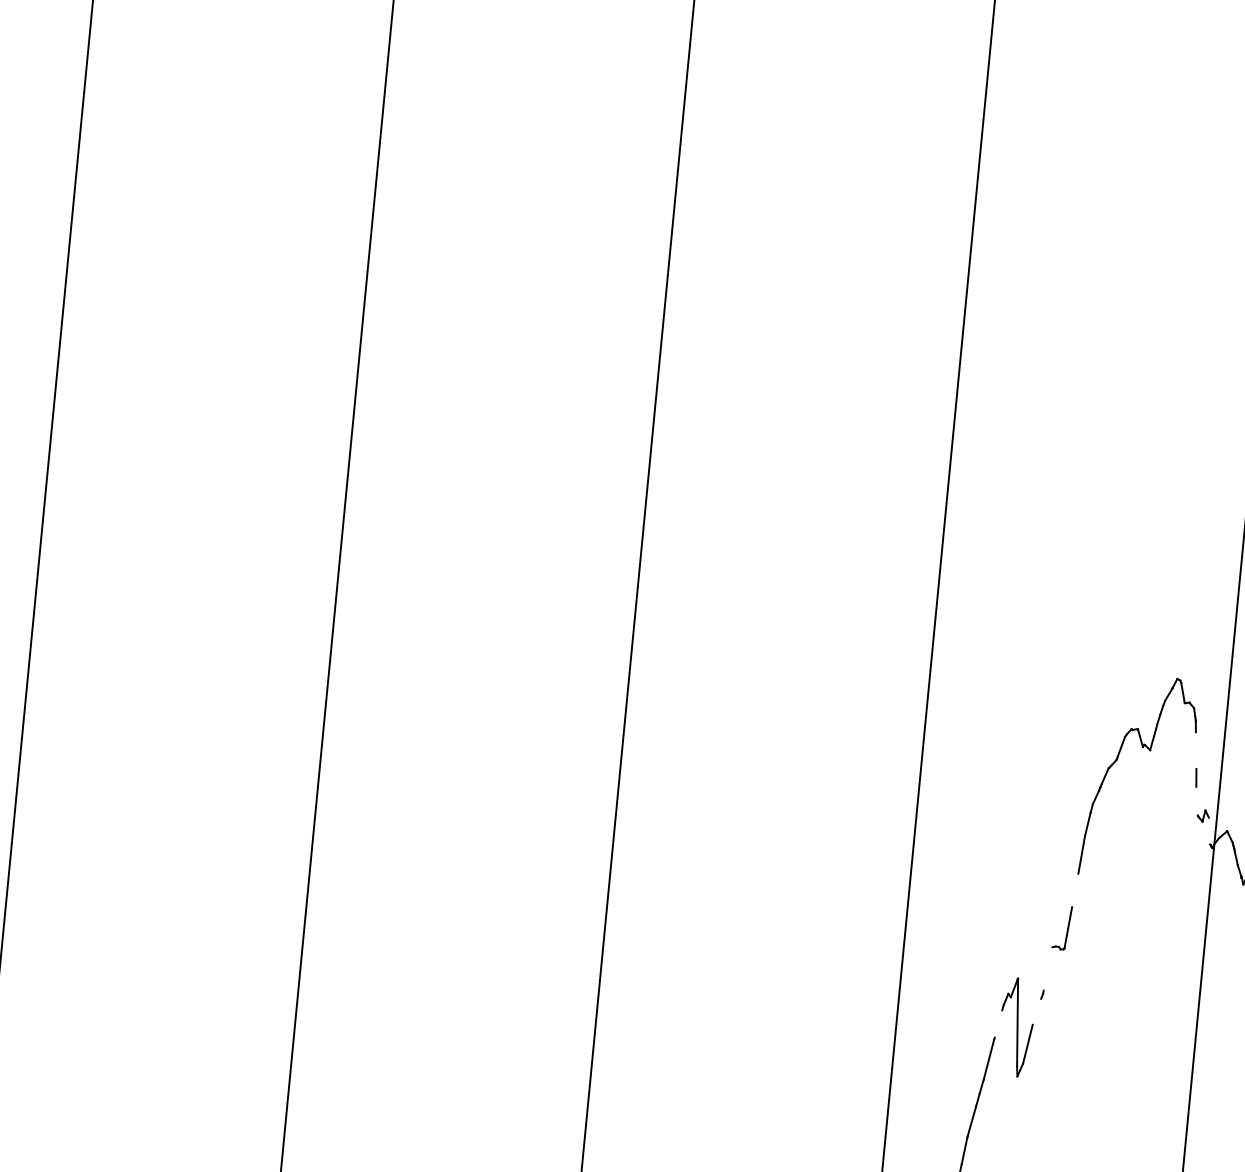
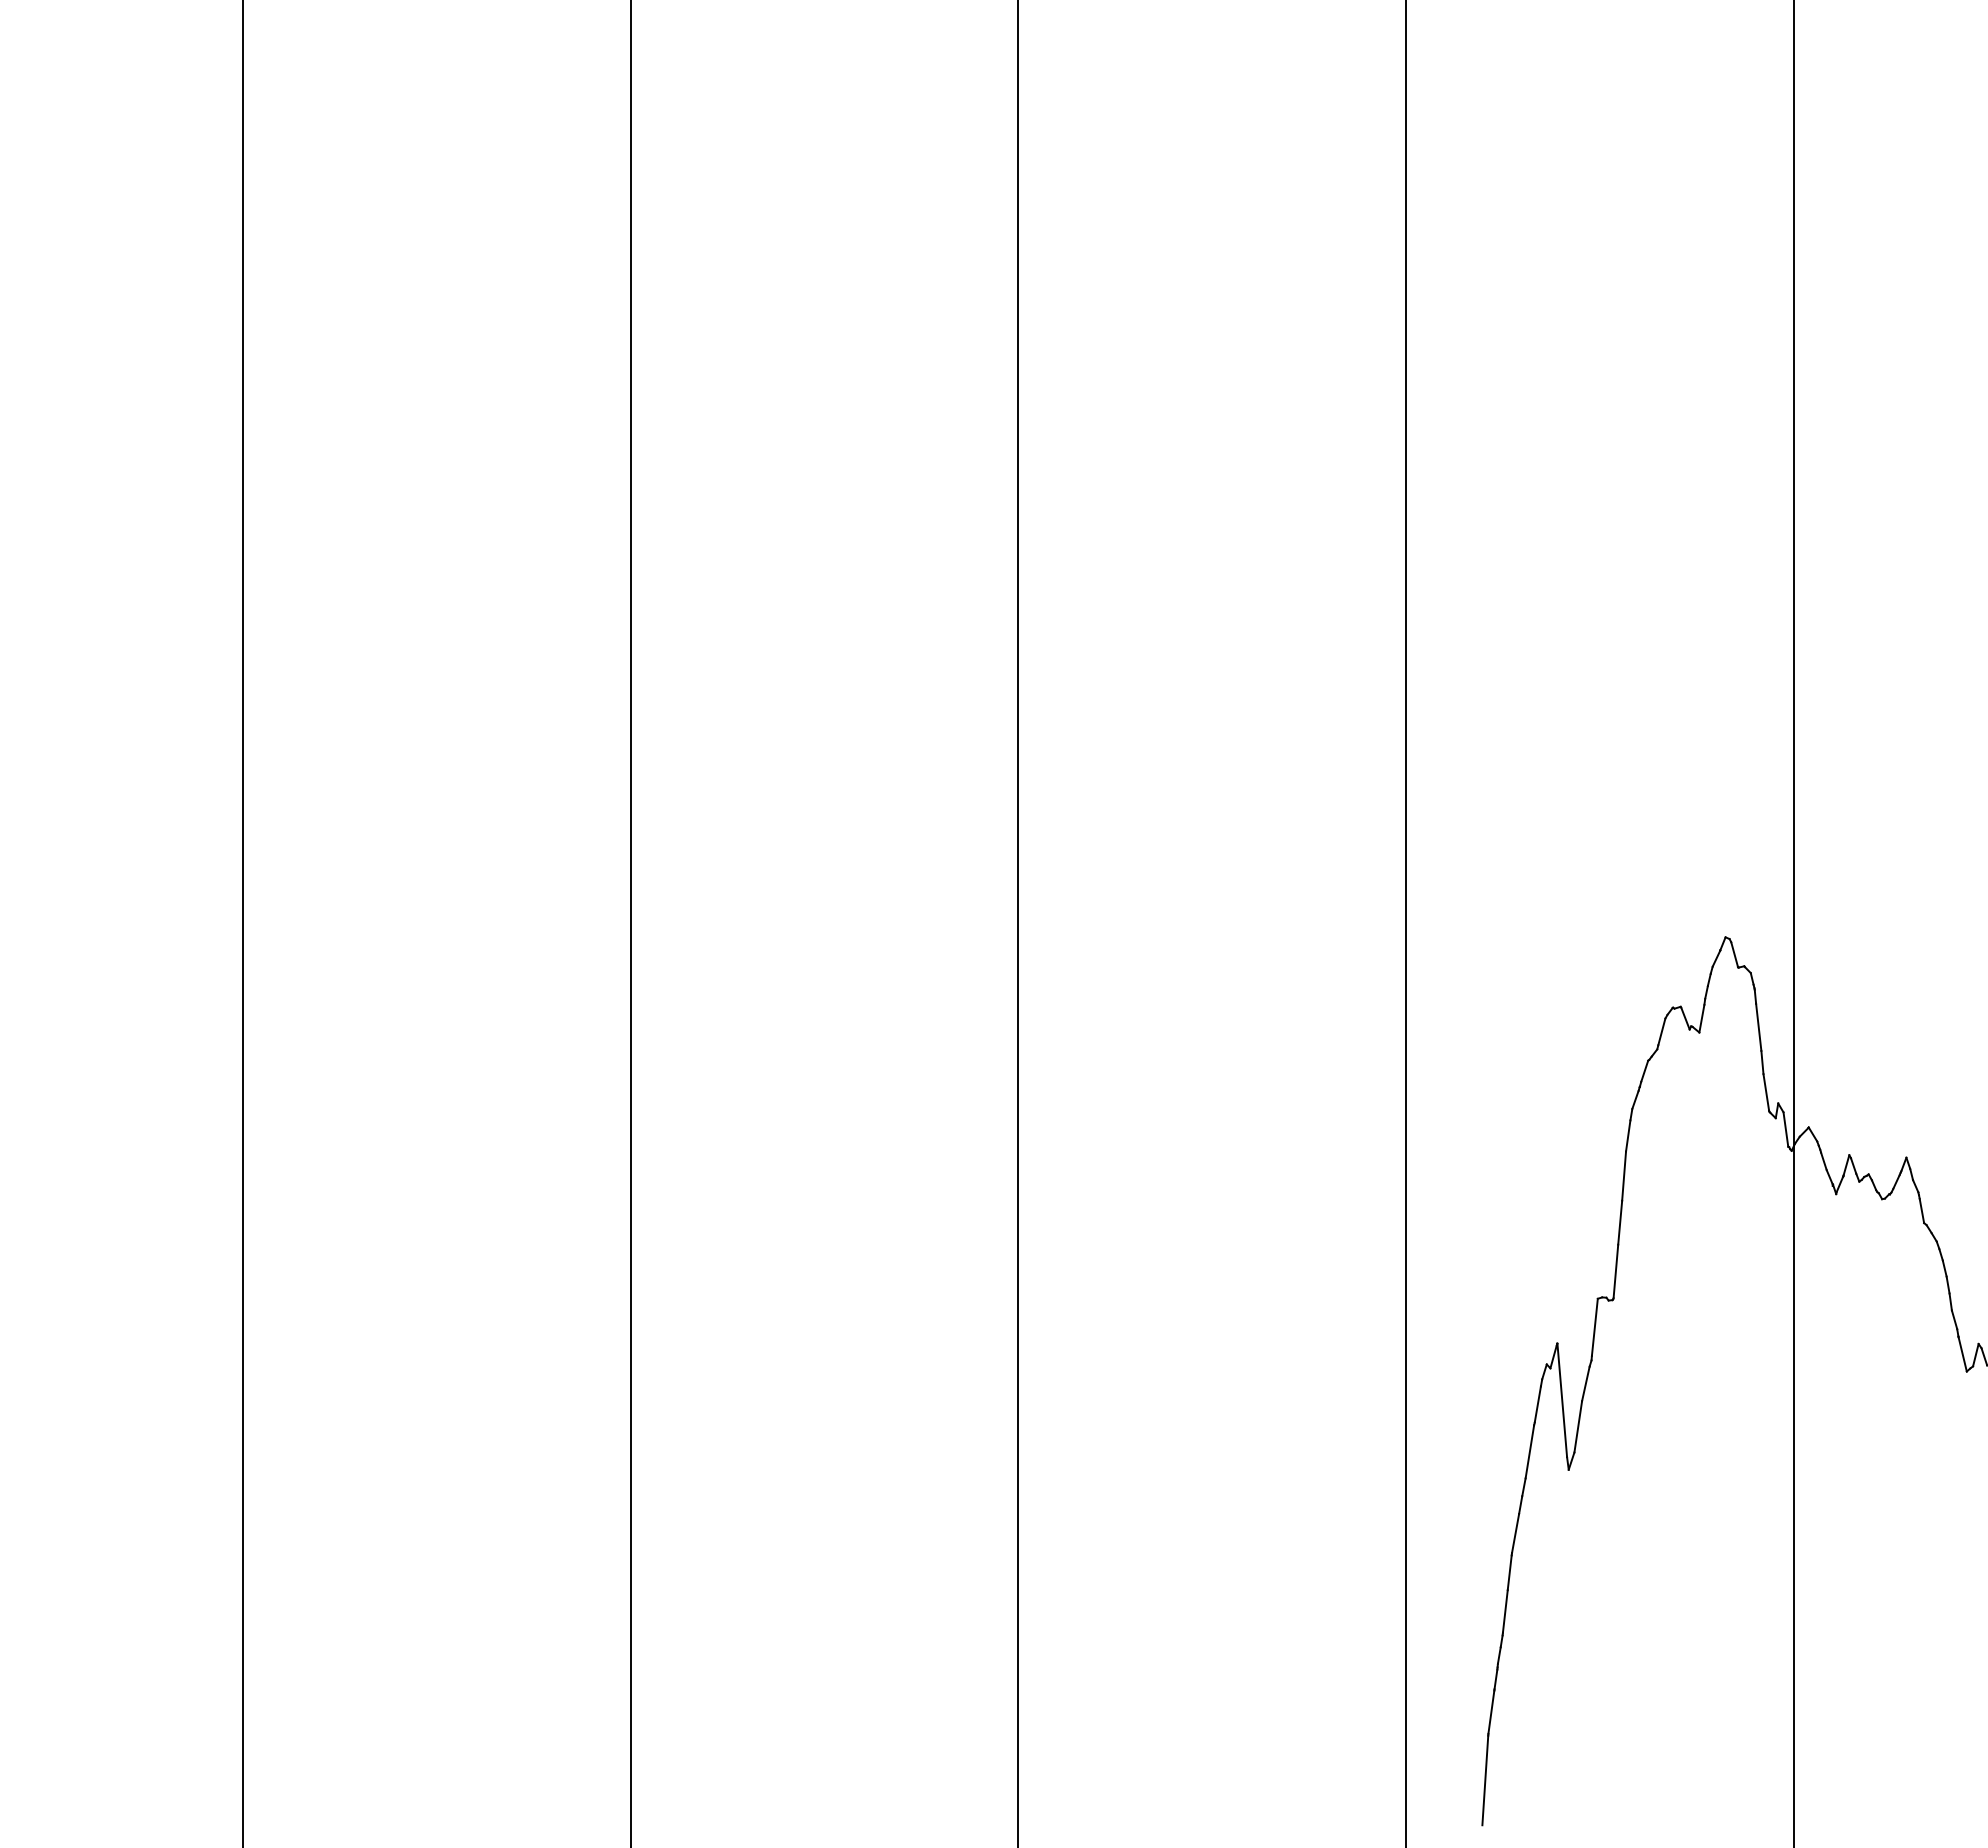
line: (1196, 749) -> (1758, 1026), added
line: (1197, 801) -> (1766, 1092), added
line: (1209, 831) -> (1785, 1129), added
line: (1075, 890) -> (1620, 1222), added
line: (1047, 968) -> (1594, 1326), added
line: (1036, 1011) -> (1585, 1383), added
line: (998, 1024) -> (1537, 1404), added

